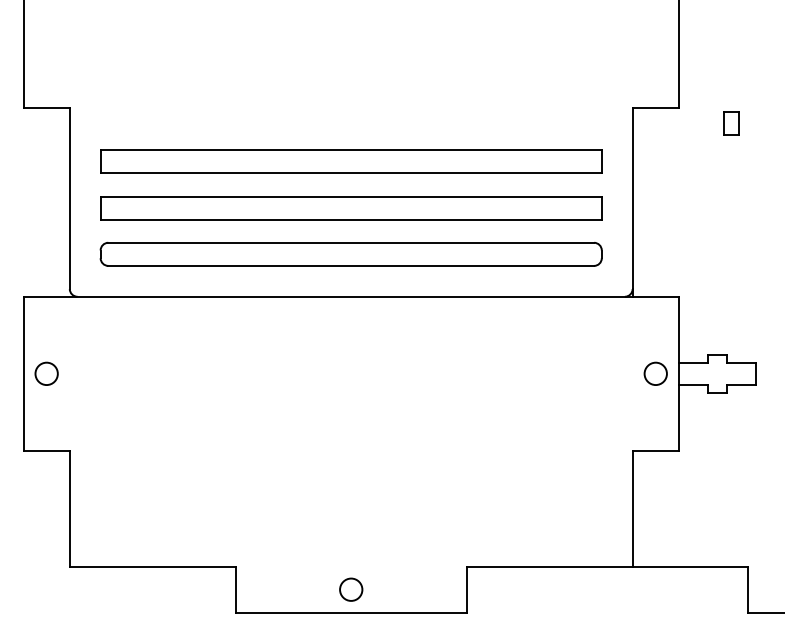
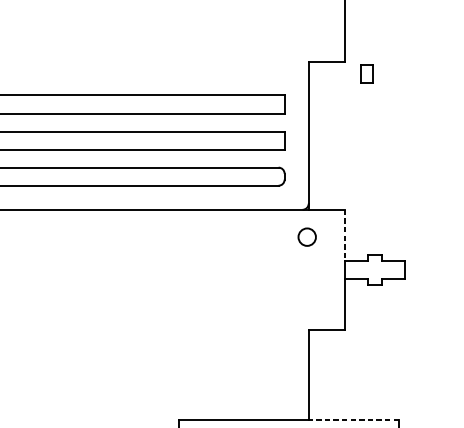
part: (731, 123) -> (367, 74), moved
line: (678, 329) -> (344, 235), solid -> dashed
circle: (655, 373) -> (307, 236), moved
line: (690, 566) -> (353, 420), solid -> dashed

